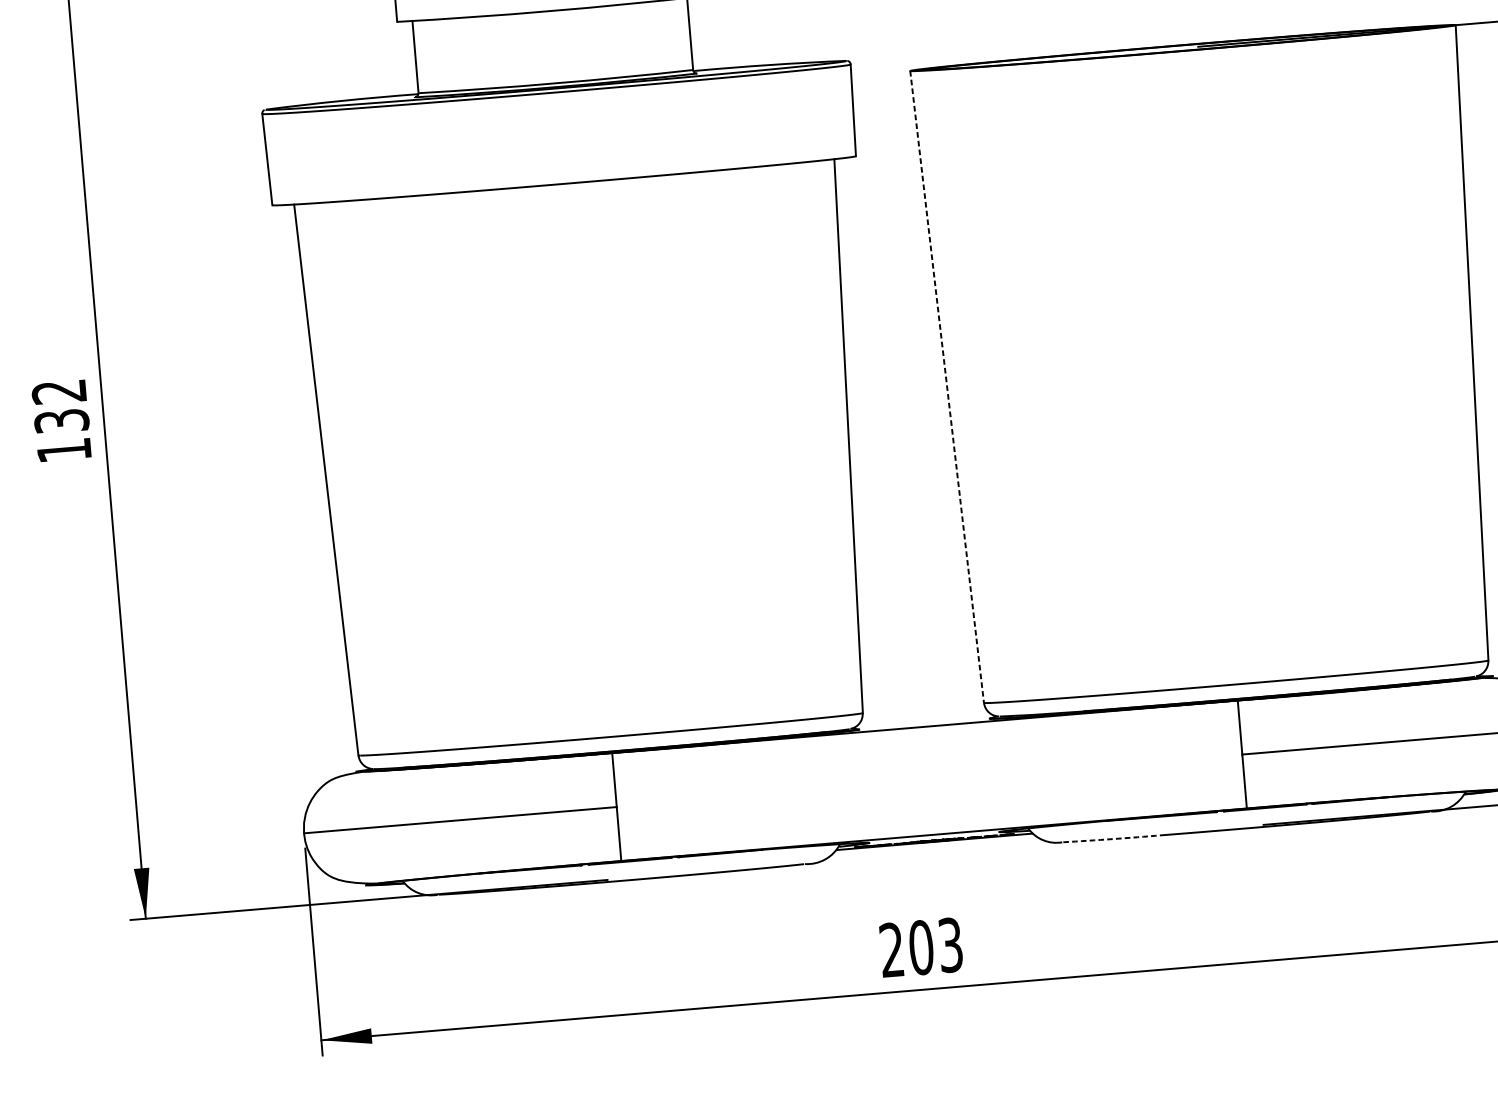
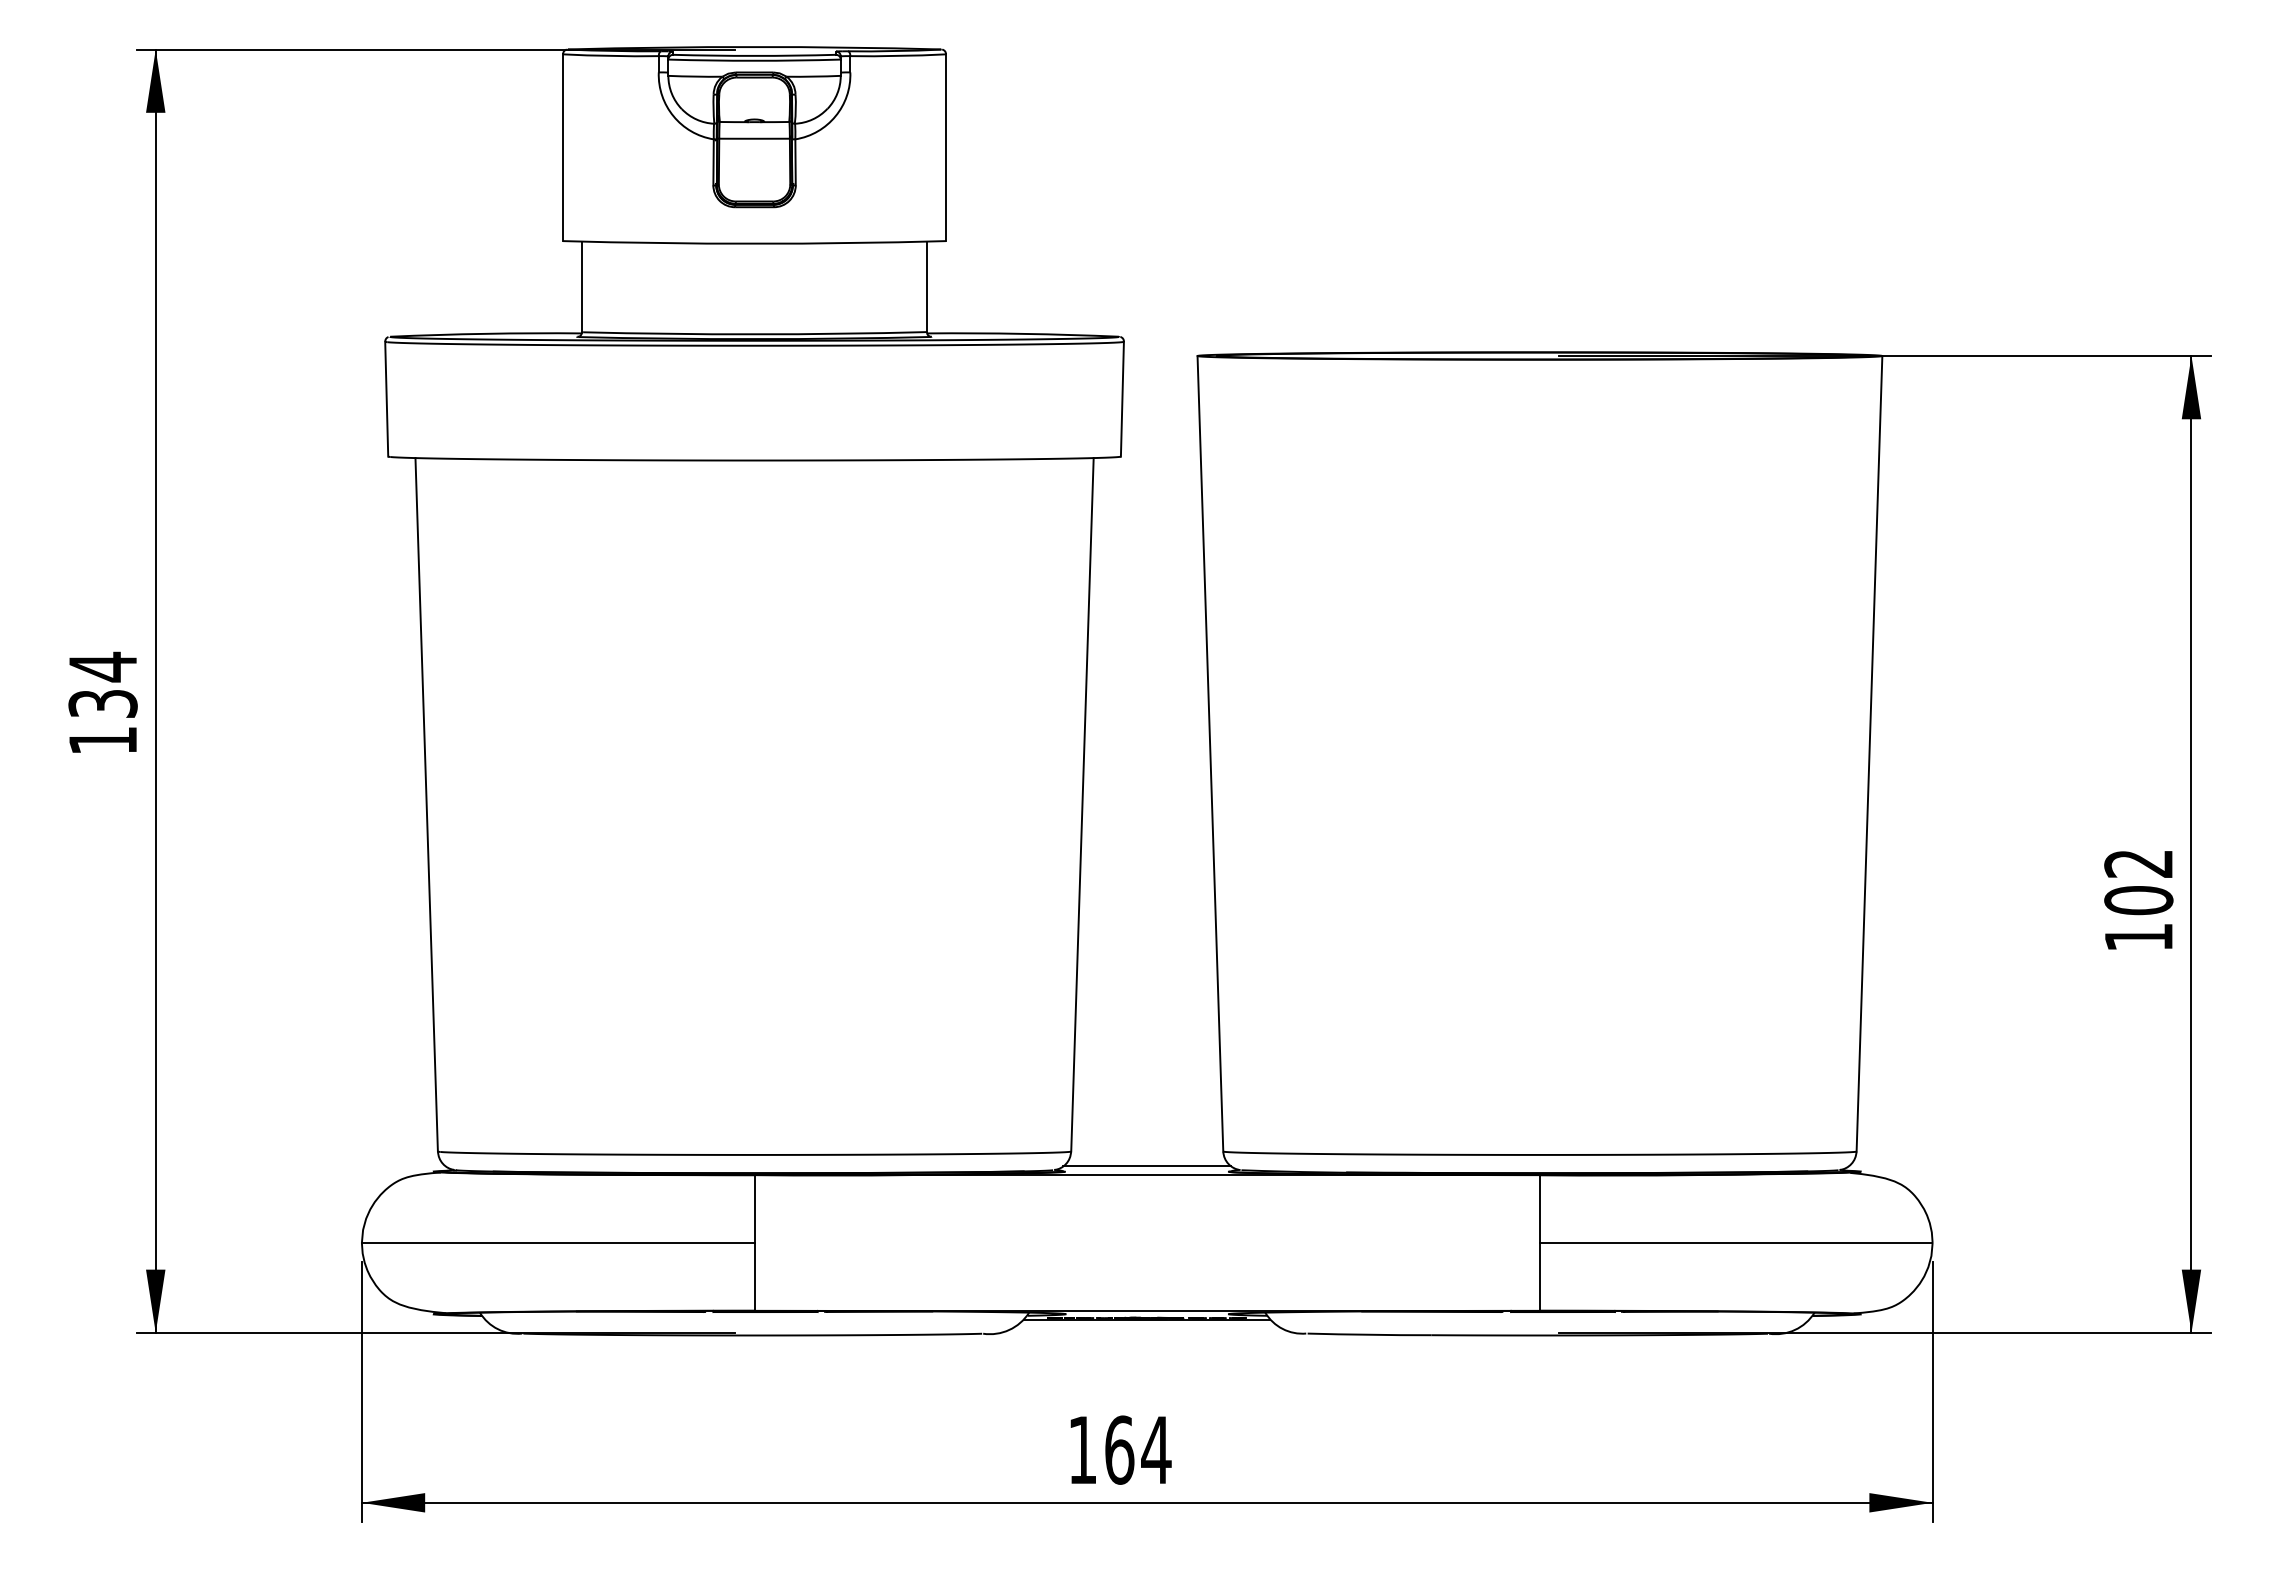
line: (947, 386) -> (1210, 753), dashed -> solid
text: (58, 391) -> (102, 666), 132 -> 134
line: (924, 719) -> (1147, 1166), added
arc: (1112, 838) -> (1369, 1334), dashed -> solid
text: (921, 947) -> (1119, 1449), 203 -> 164

